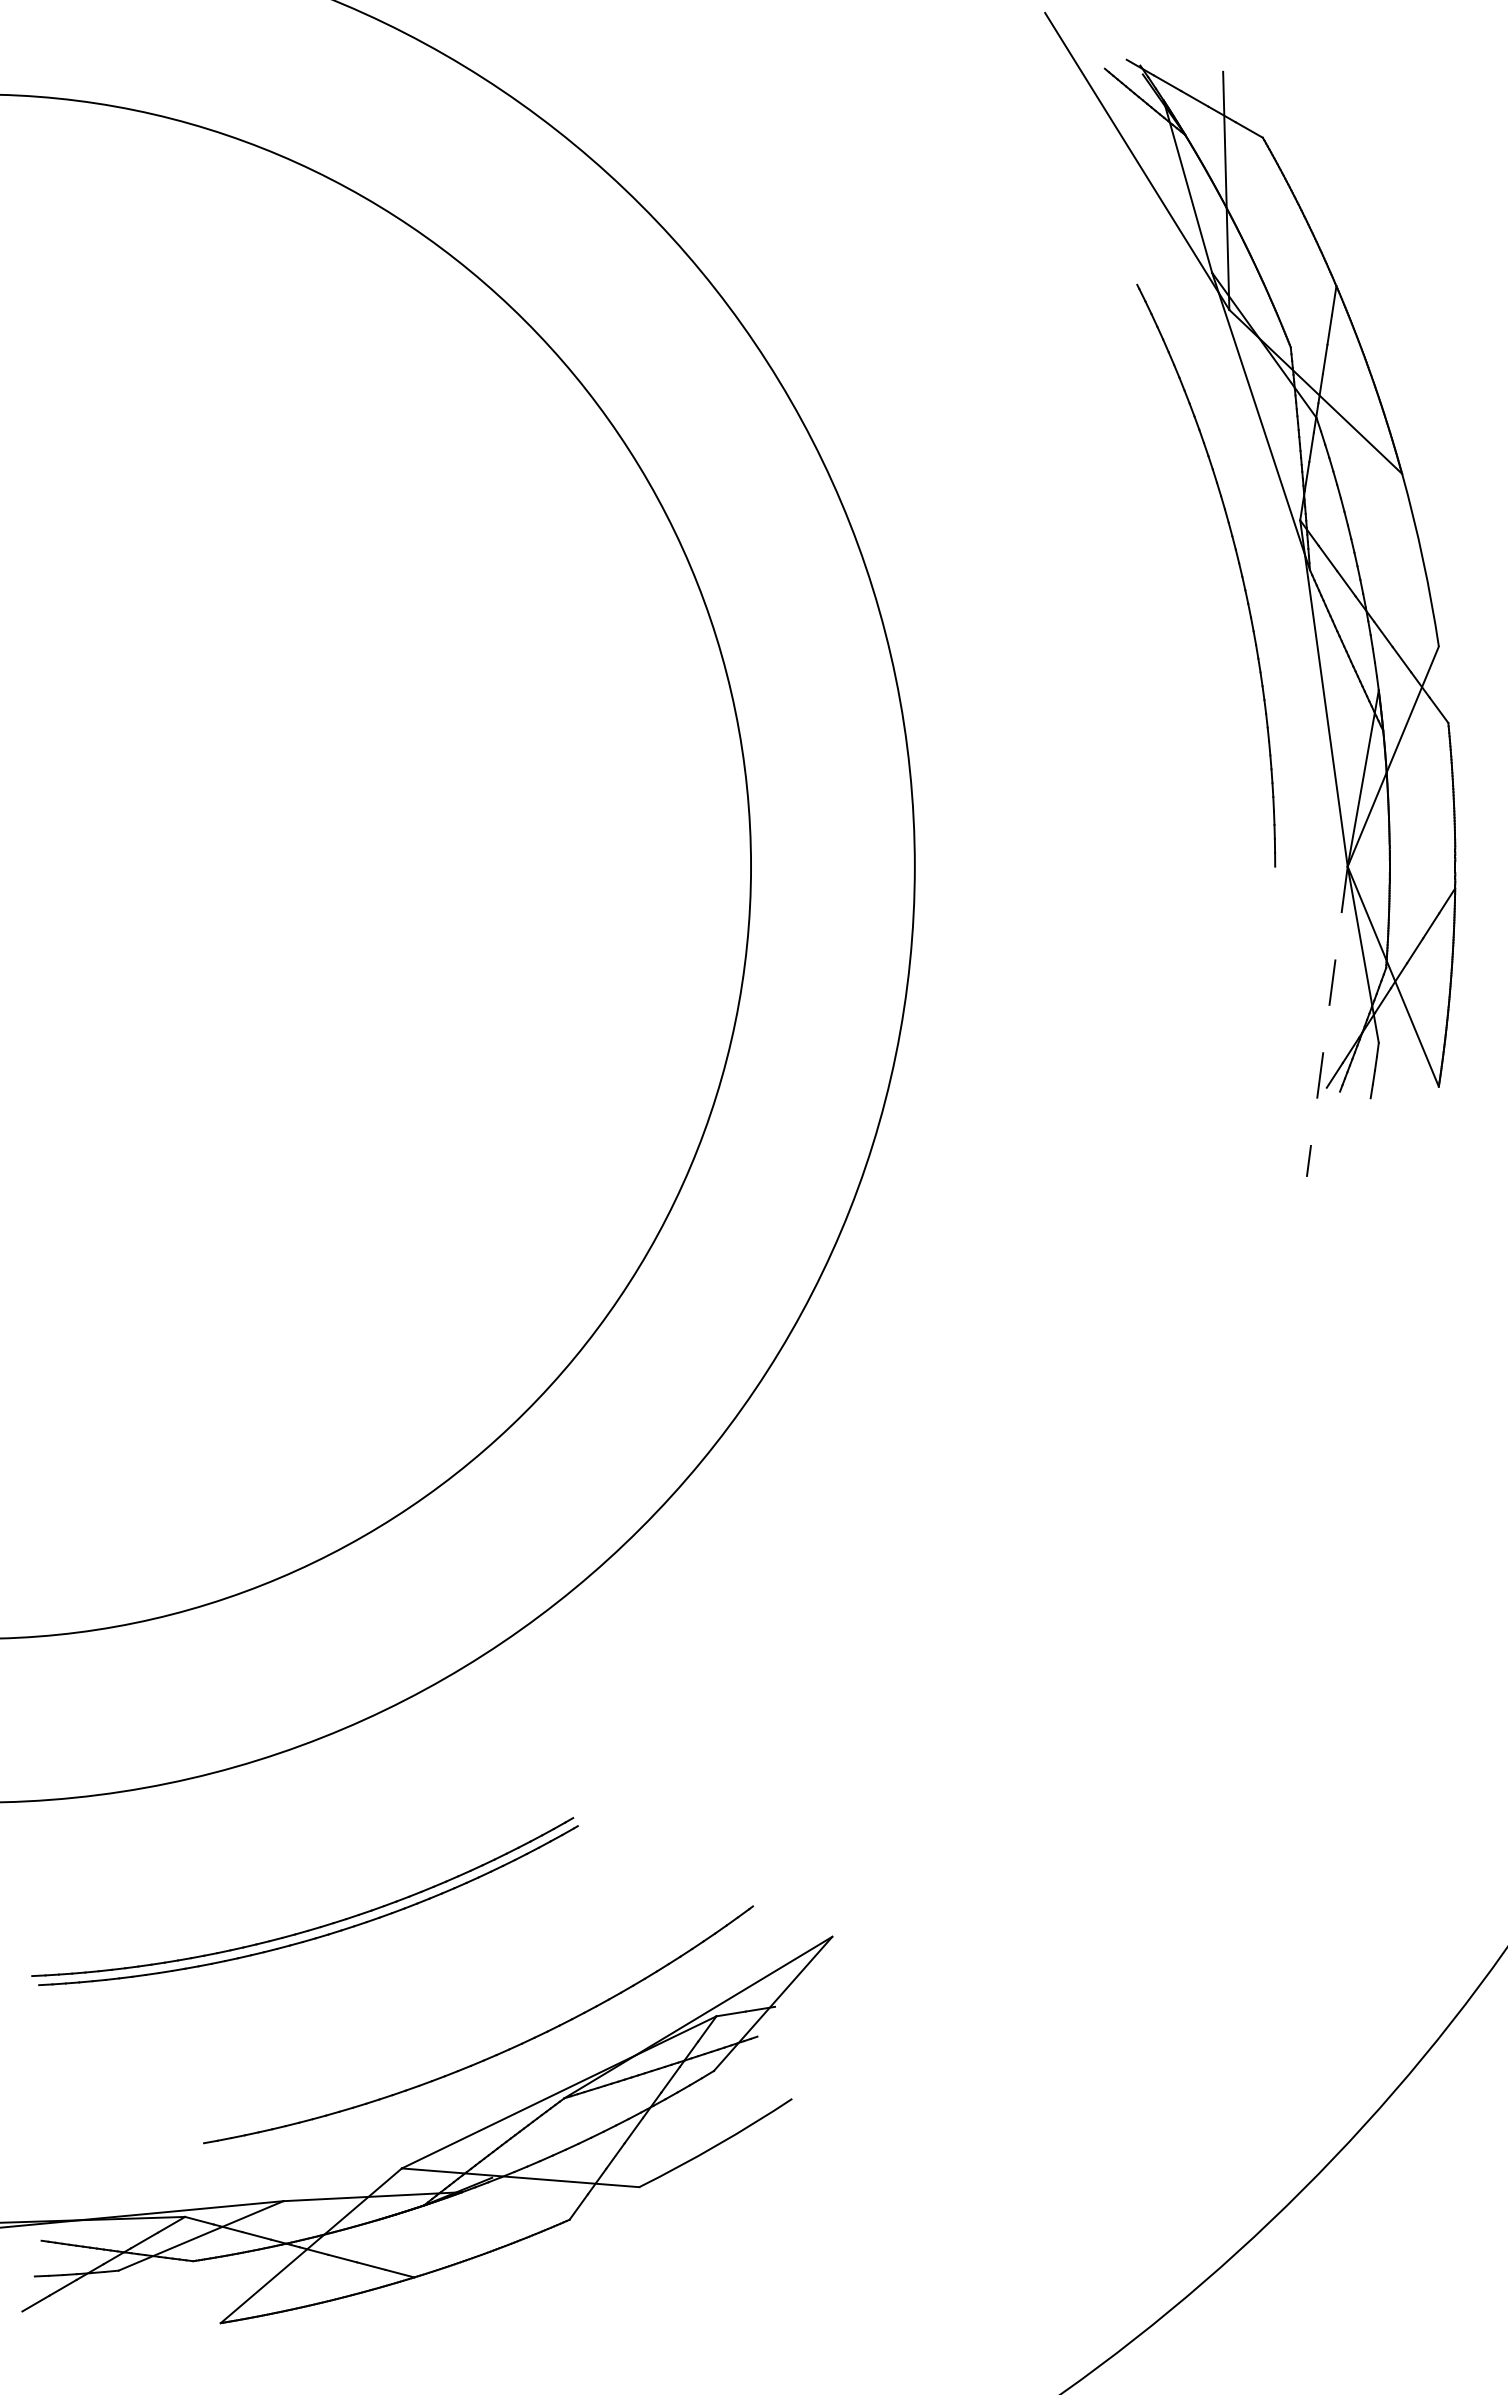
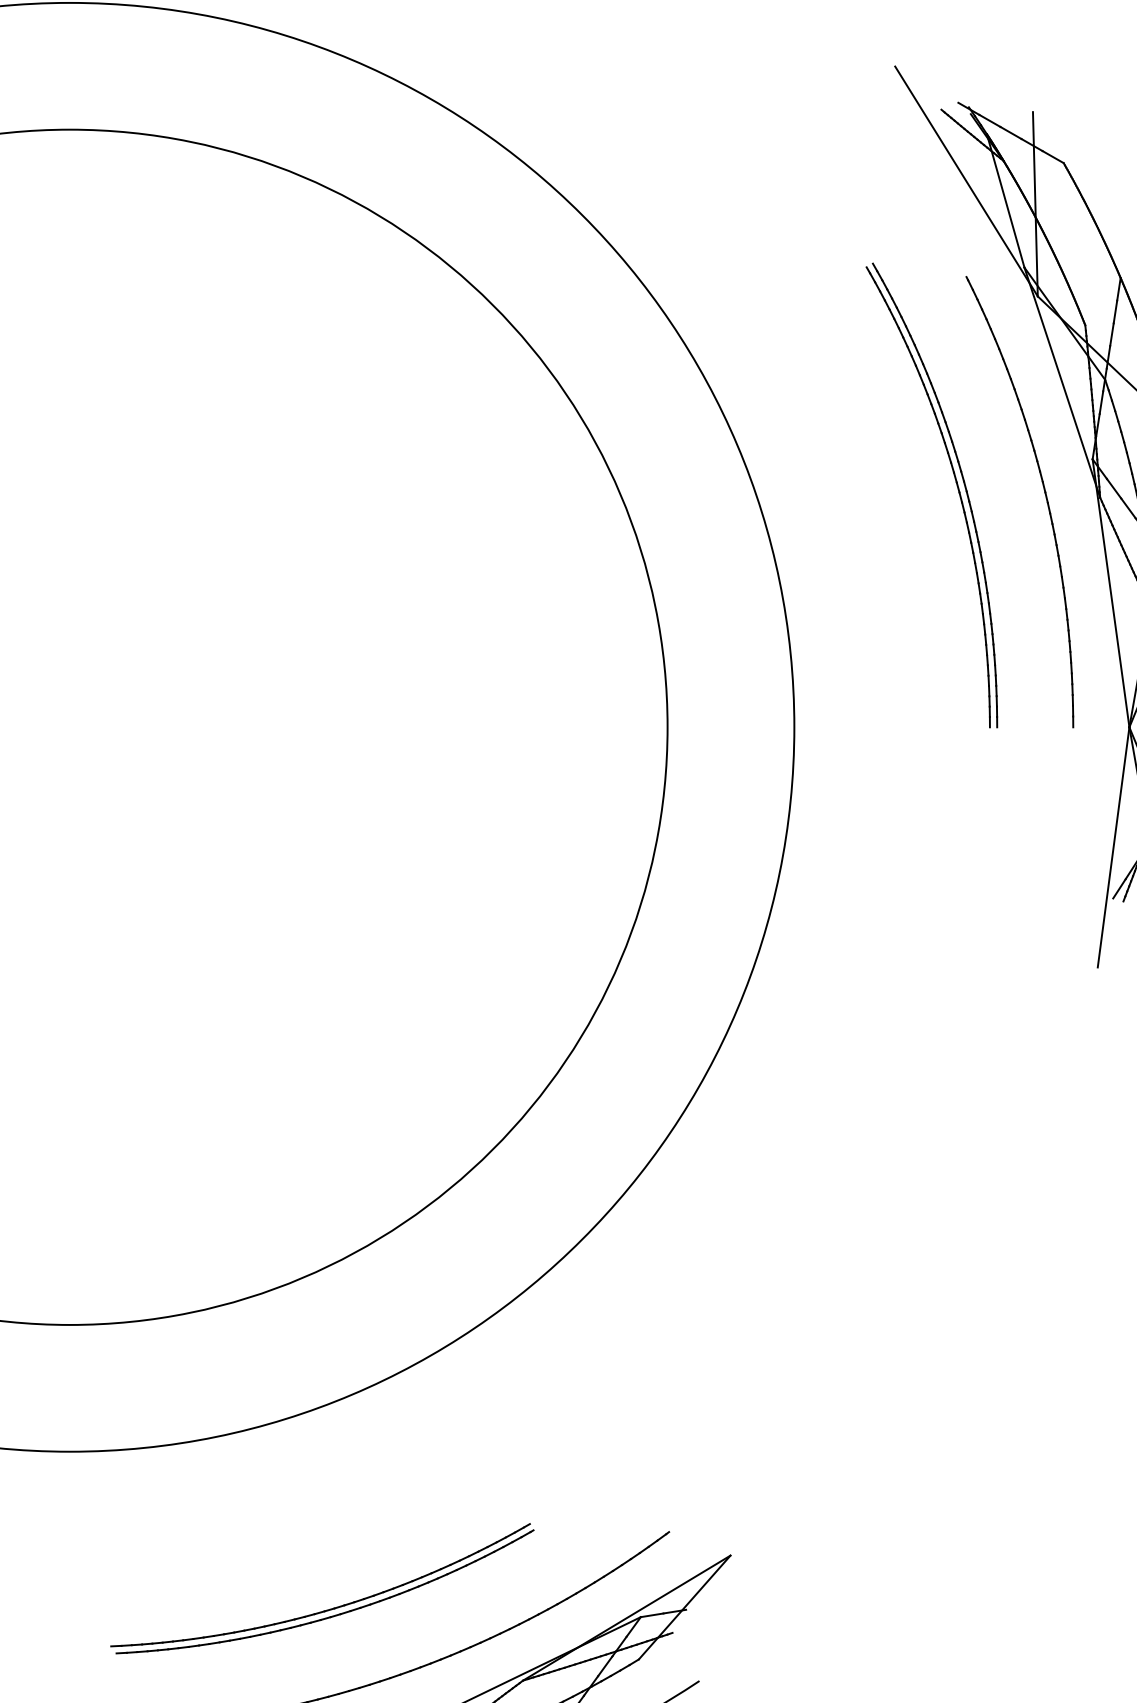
part: (1124, 554) -> (956, 485), added
line: (1327, 1022) -> (1113, 847), dashed -> solid
part: (311, 1928) -> (327, 1609), moved

